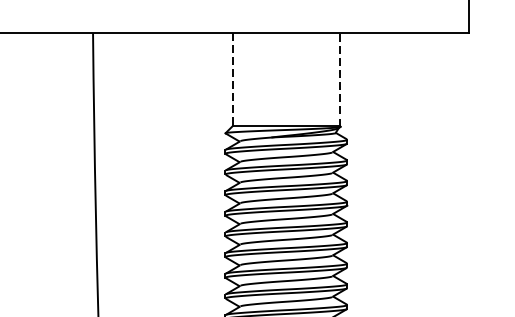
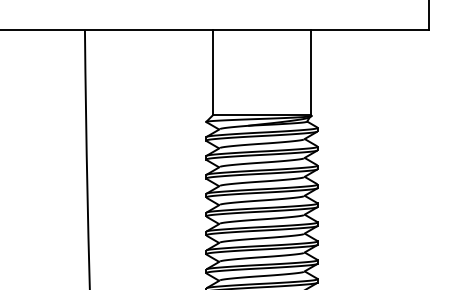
line: (232, 79) -> (212, 72), dashed -> solid
line: (340, 79) -> (311, 72), dashed -> solid

